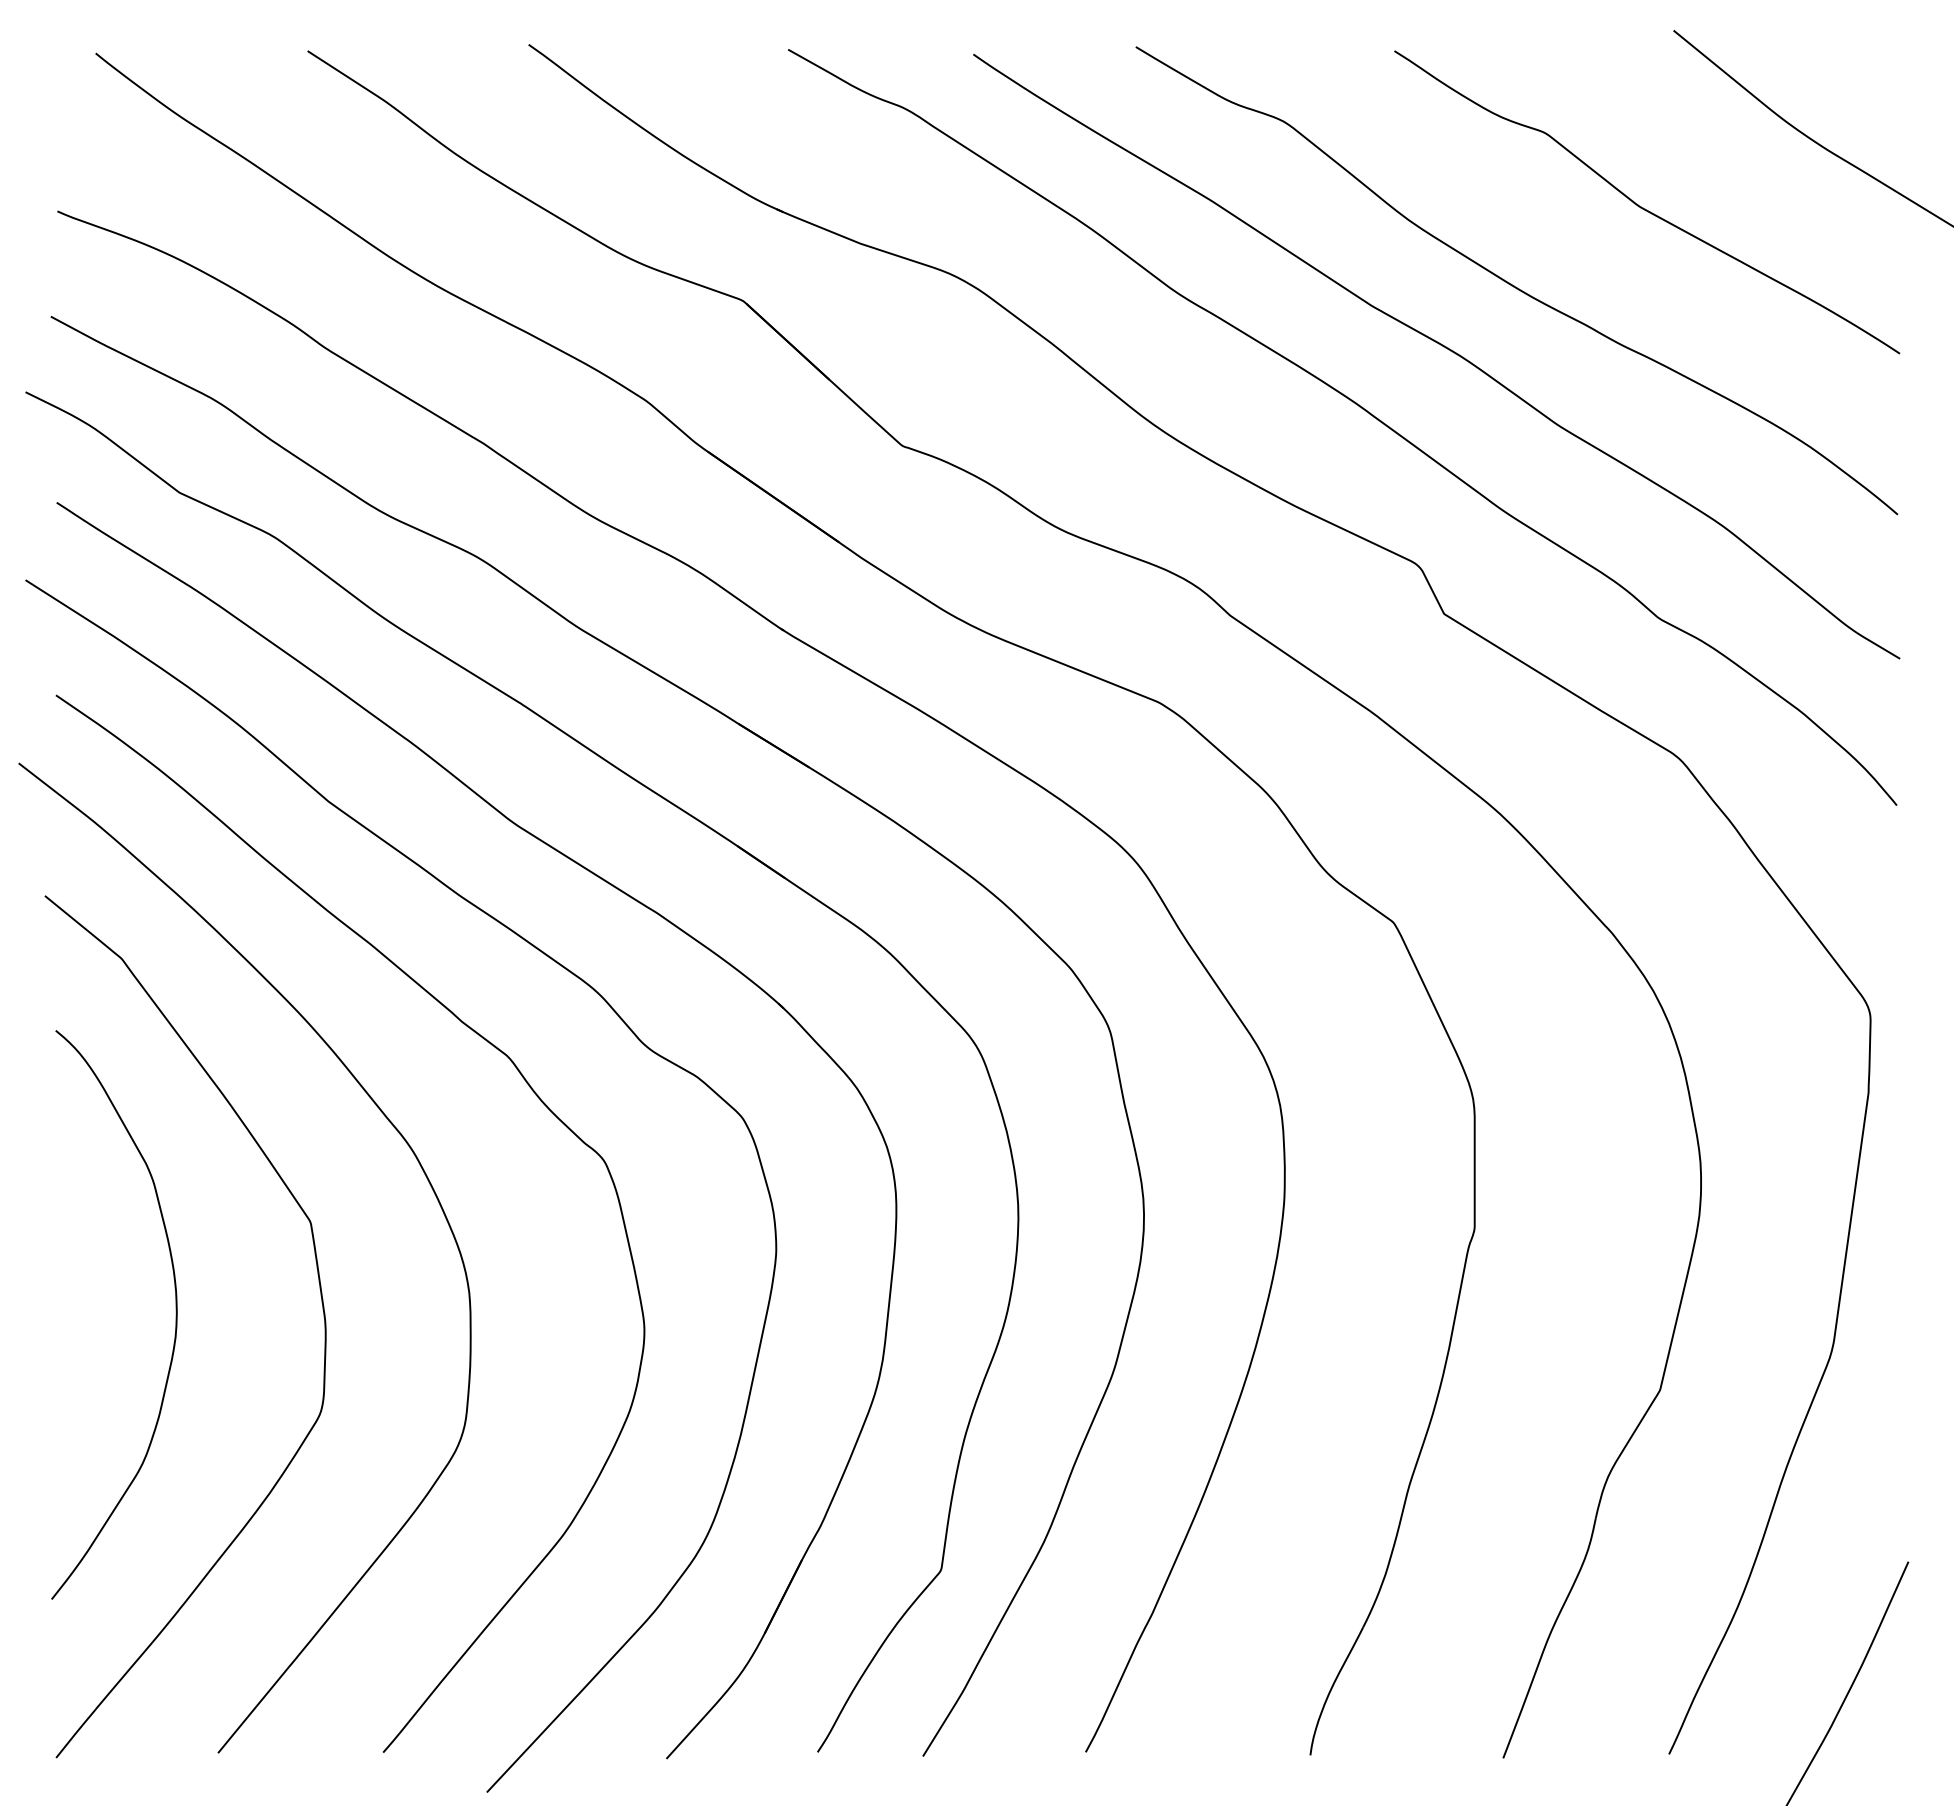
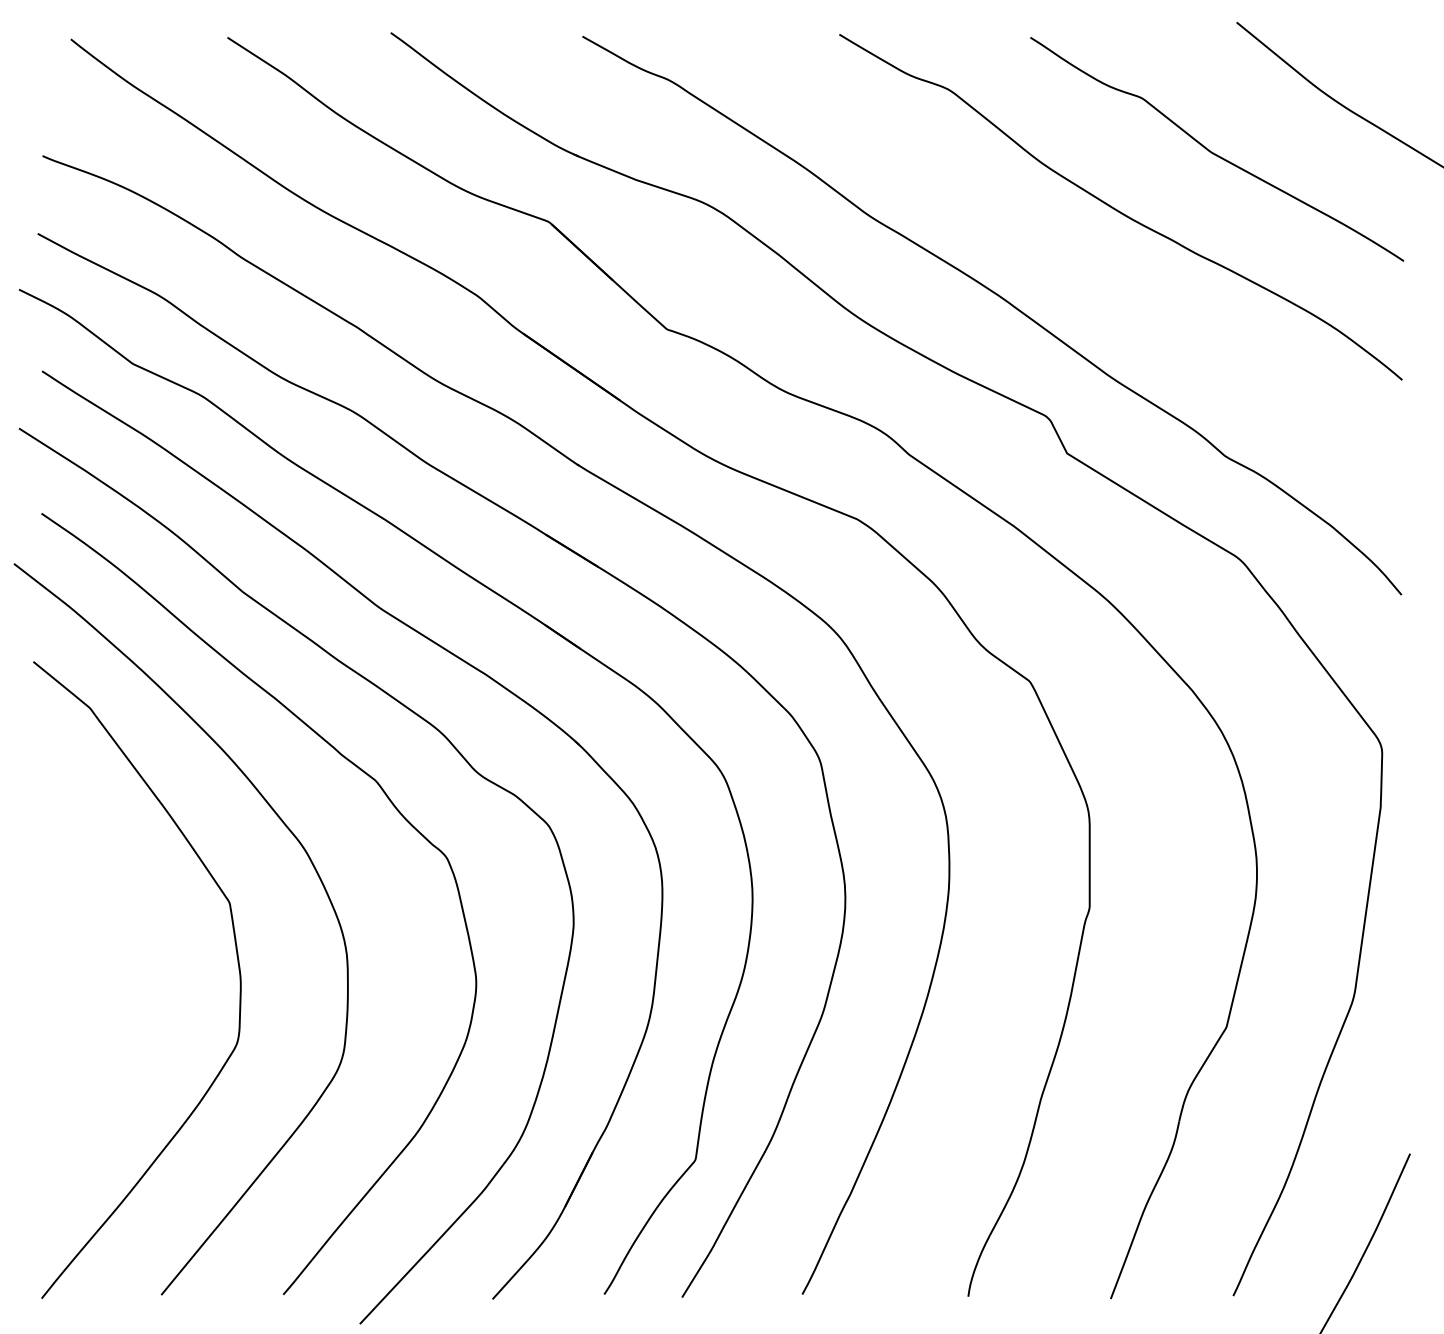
curve: (1444, 348) -> (1067, 257), removed
curve: (175, 1313) -> (129, 970), removed

